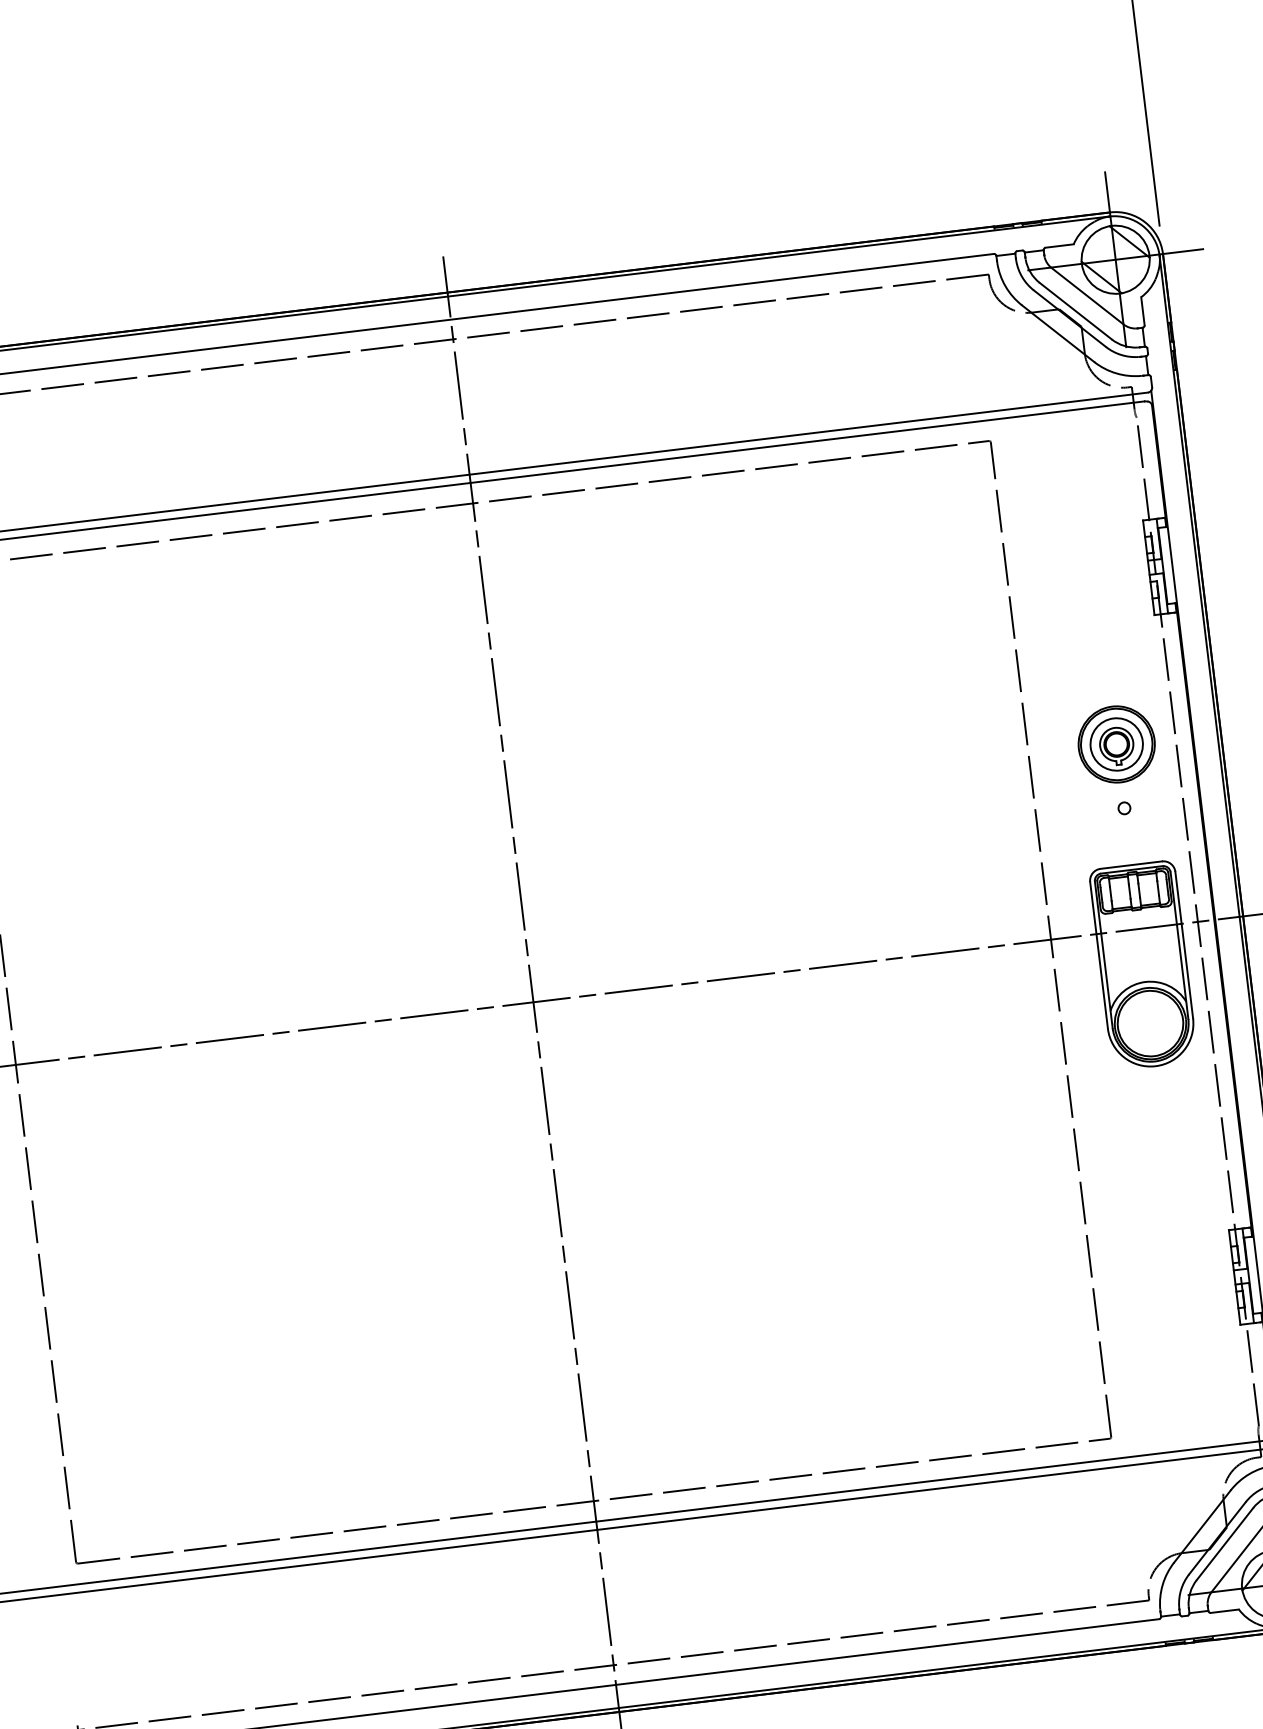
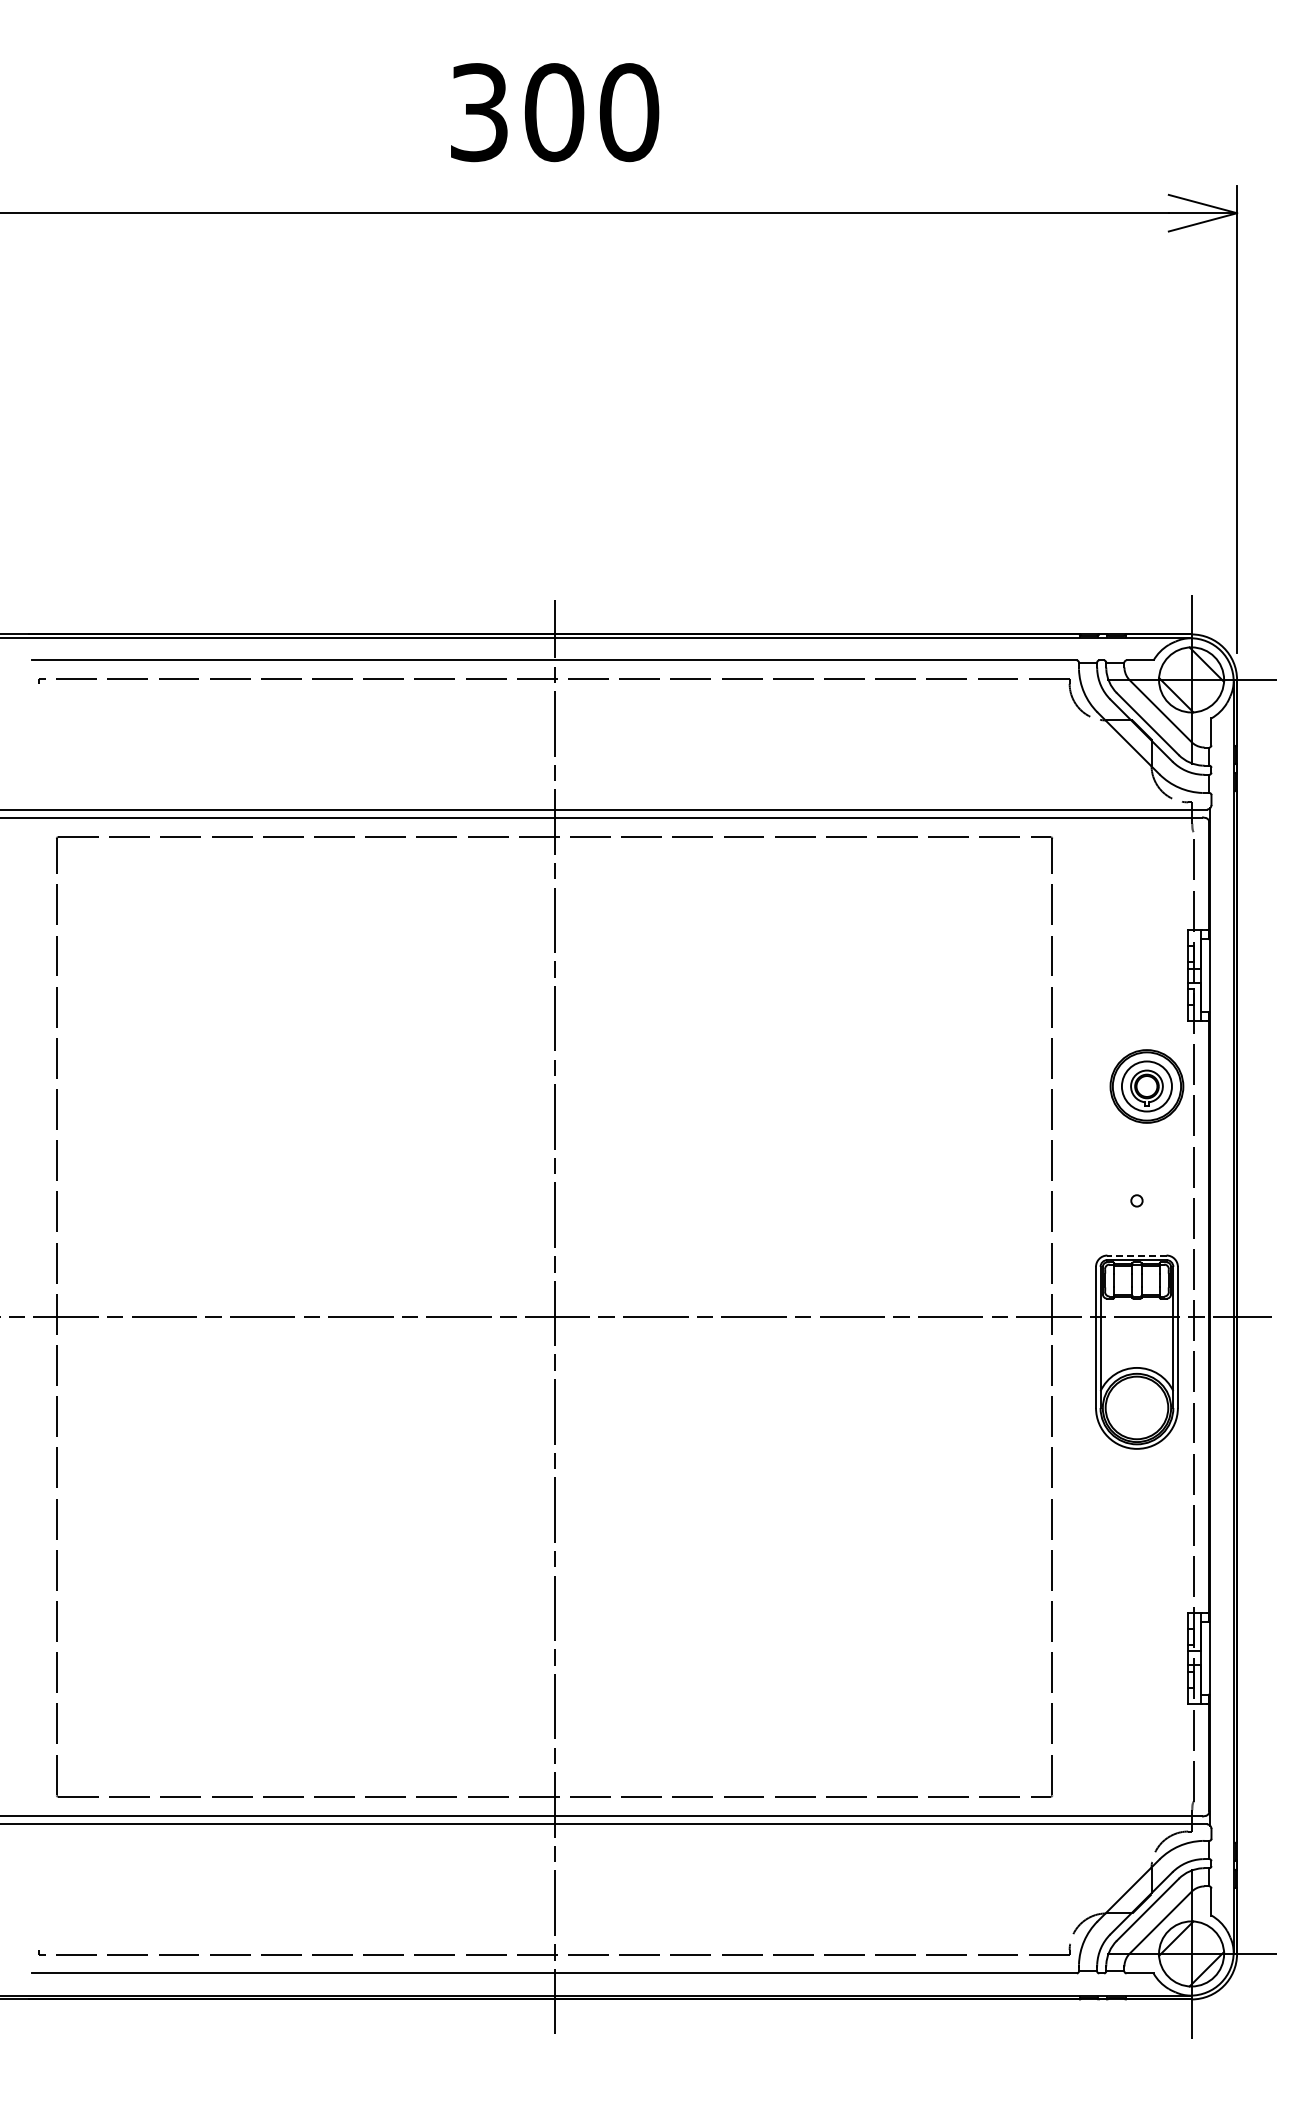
part: (1116, 744) -> (1146, 1086), moved
line: (1130, 865) -> (1136, 1255), solid -> dashed

